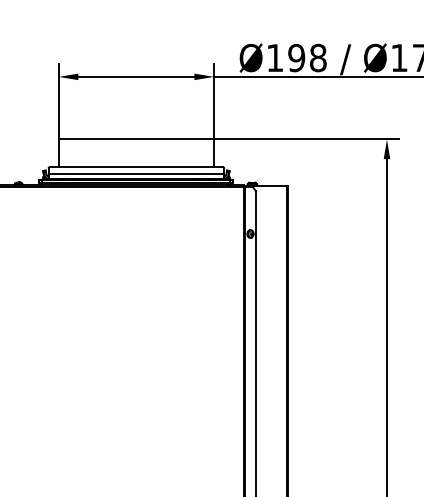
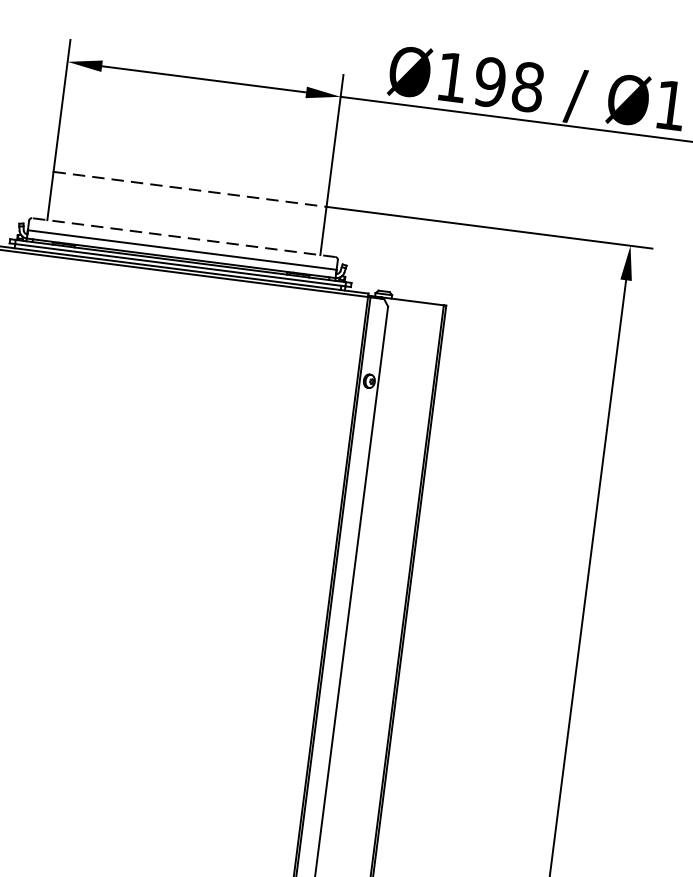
line: (136, 139) -> (190, 189), solid -> dashed
line: (135, 166) -> (182, 236), solid -> dashed

